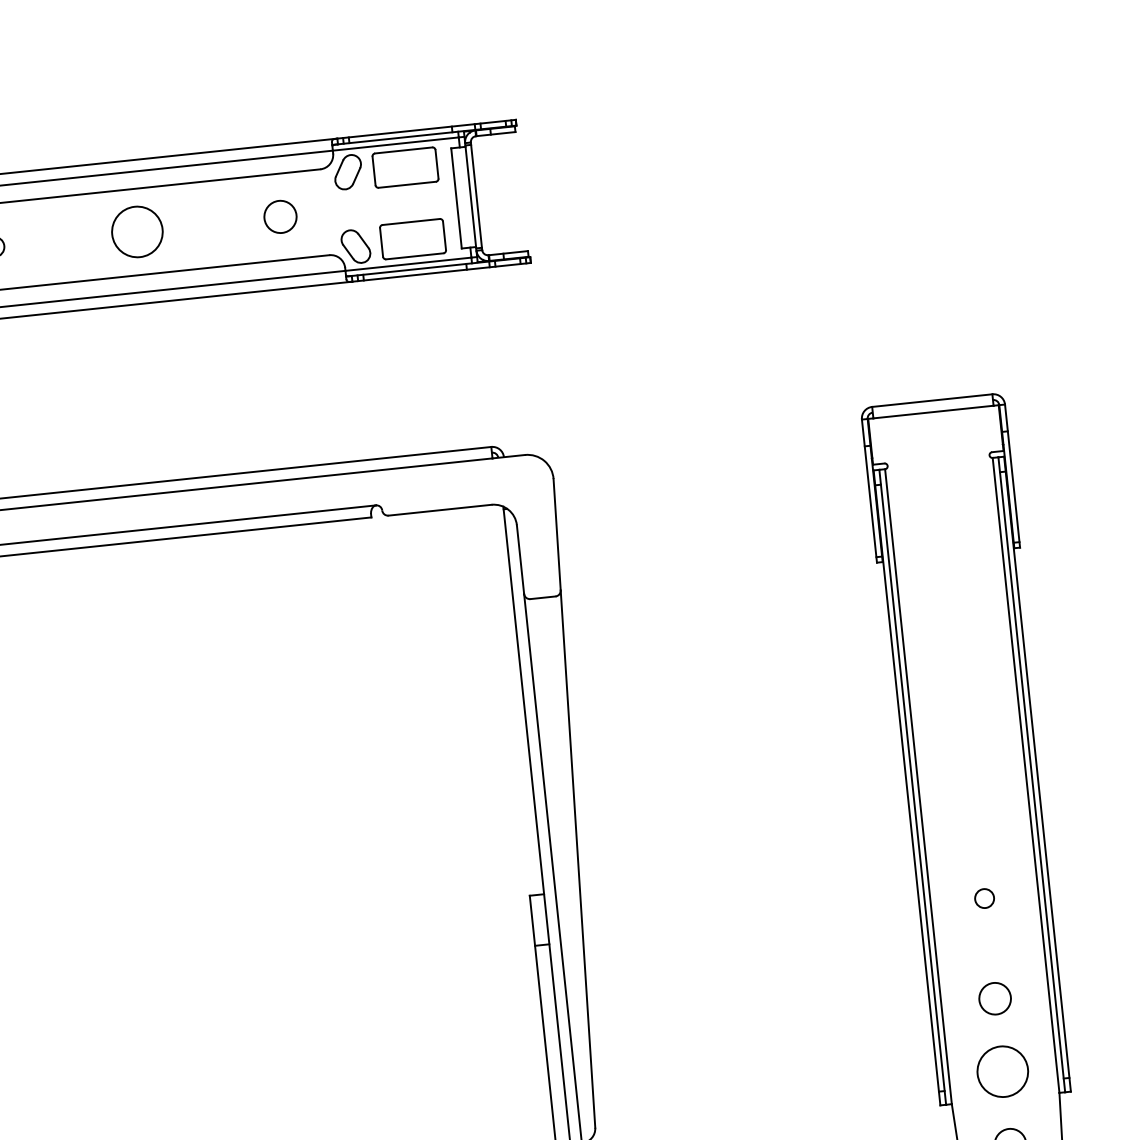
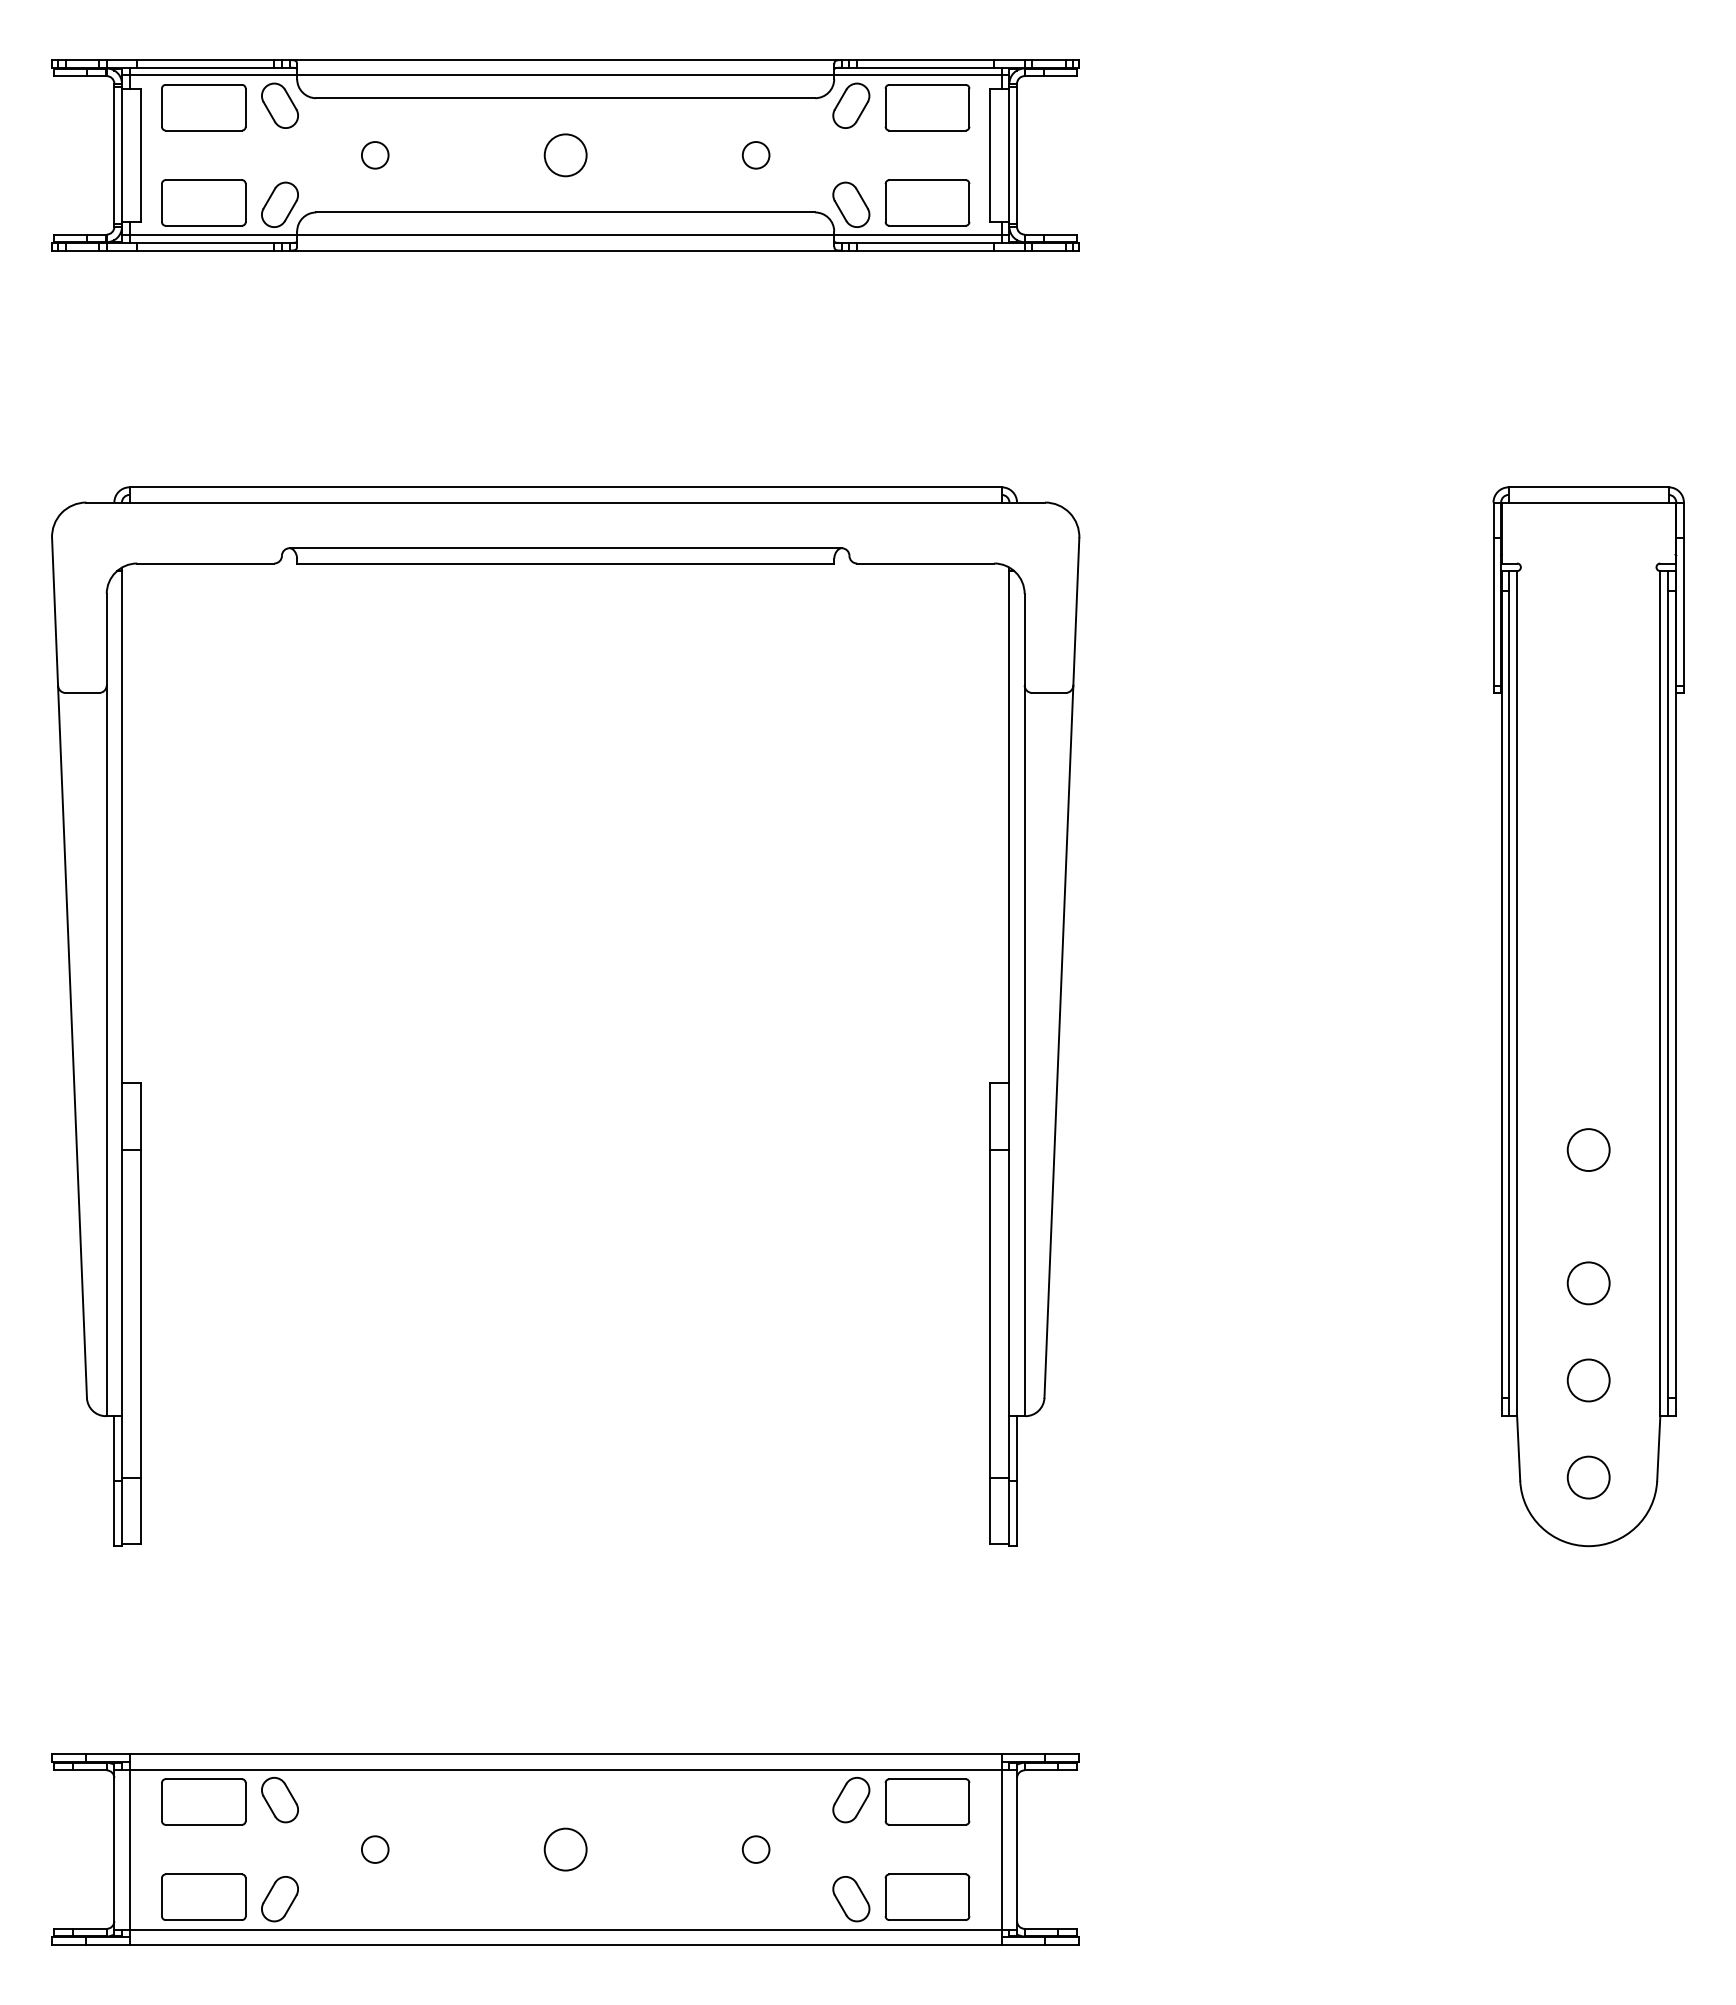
circle: (280, 217) -> (755, 155), size x0.62
circle: (137, 232) -> (565, 155), size x0.62
circle: (984, 898) -> (1588, 1150), size x1.67
circle: (1002, 1071) -> (1588, 1380), size x0.62

